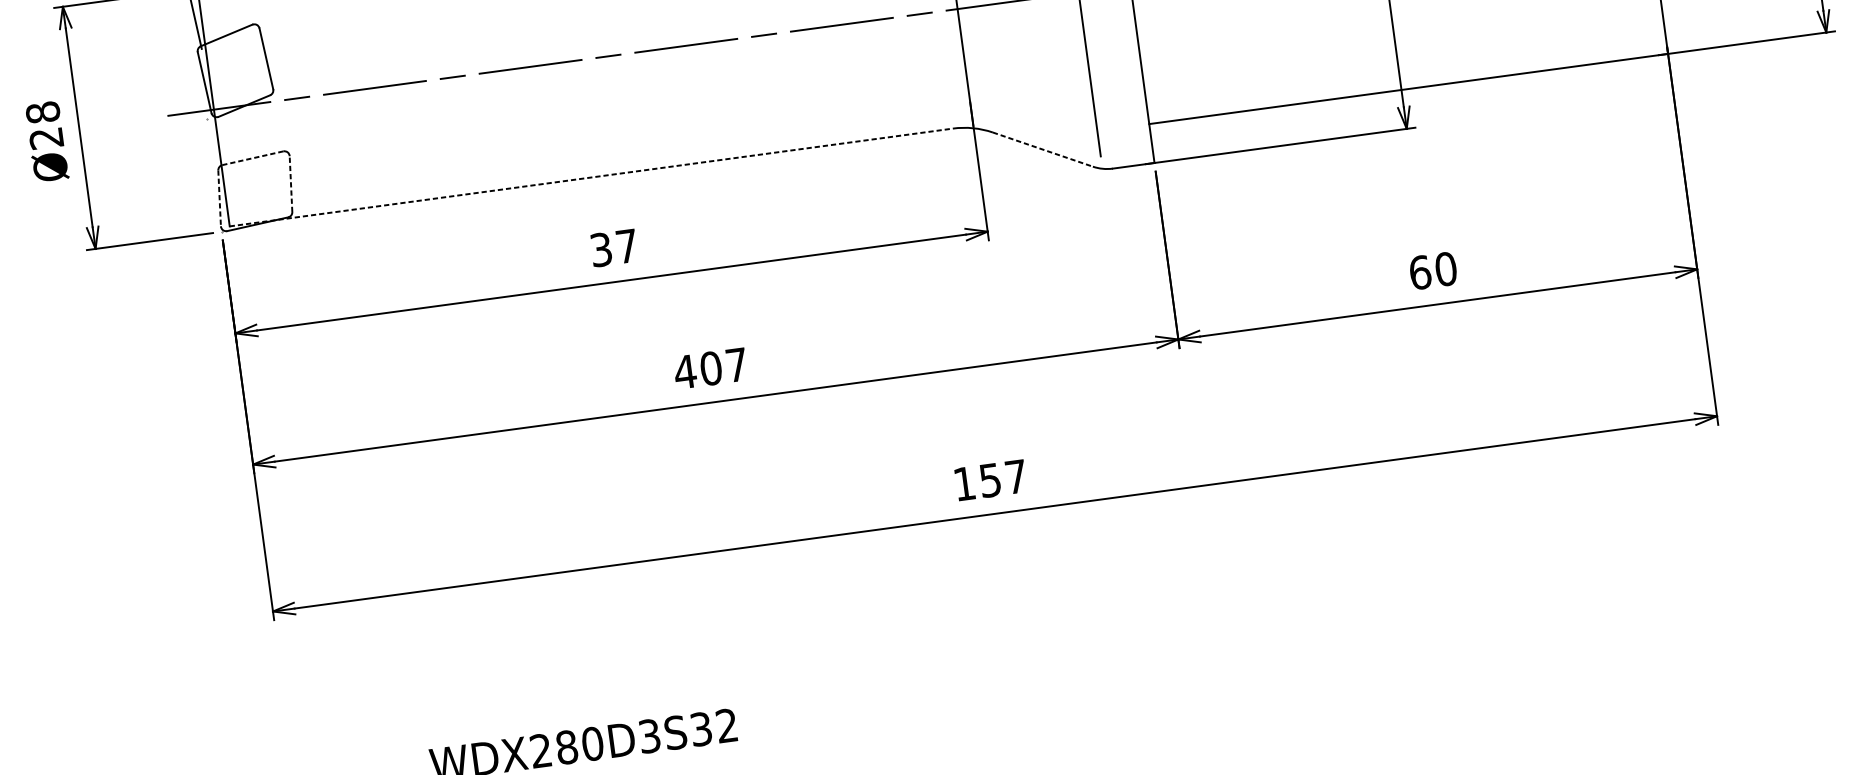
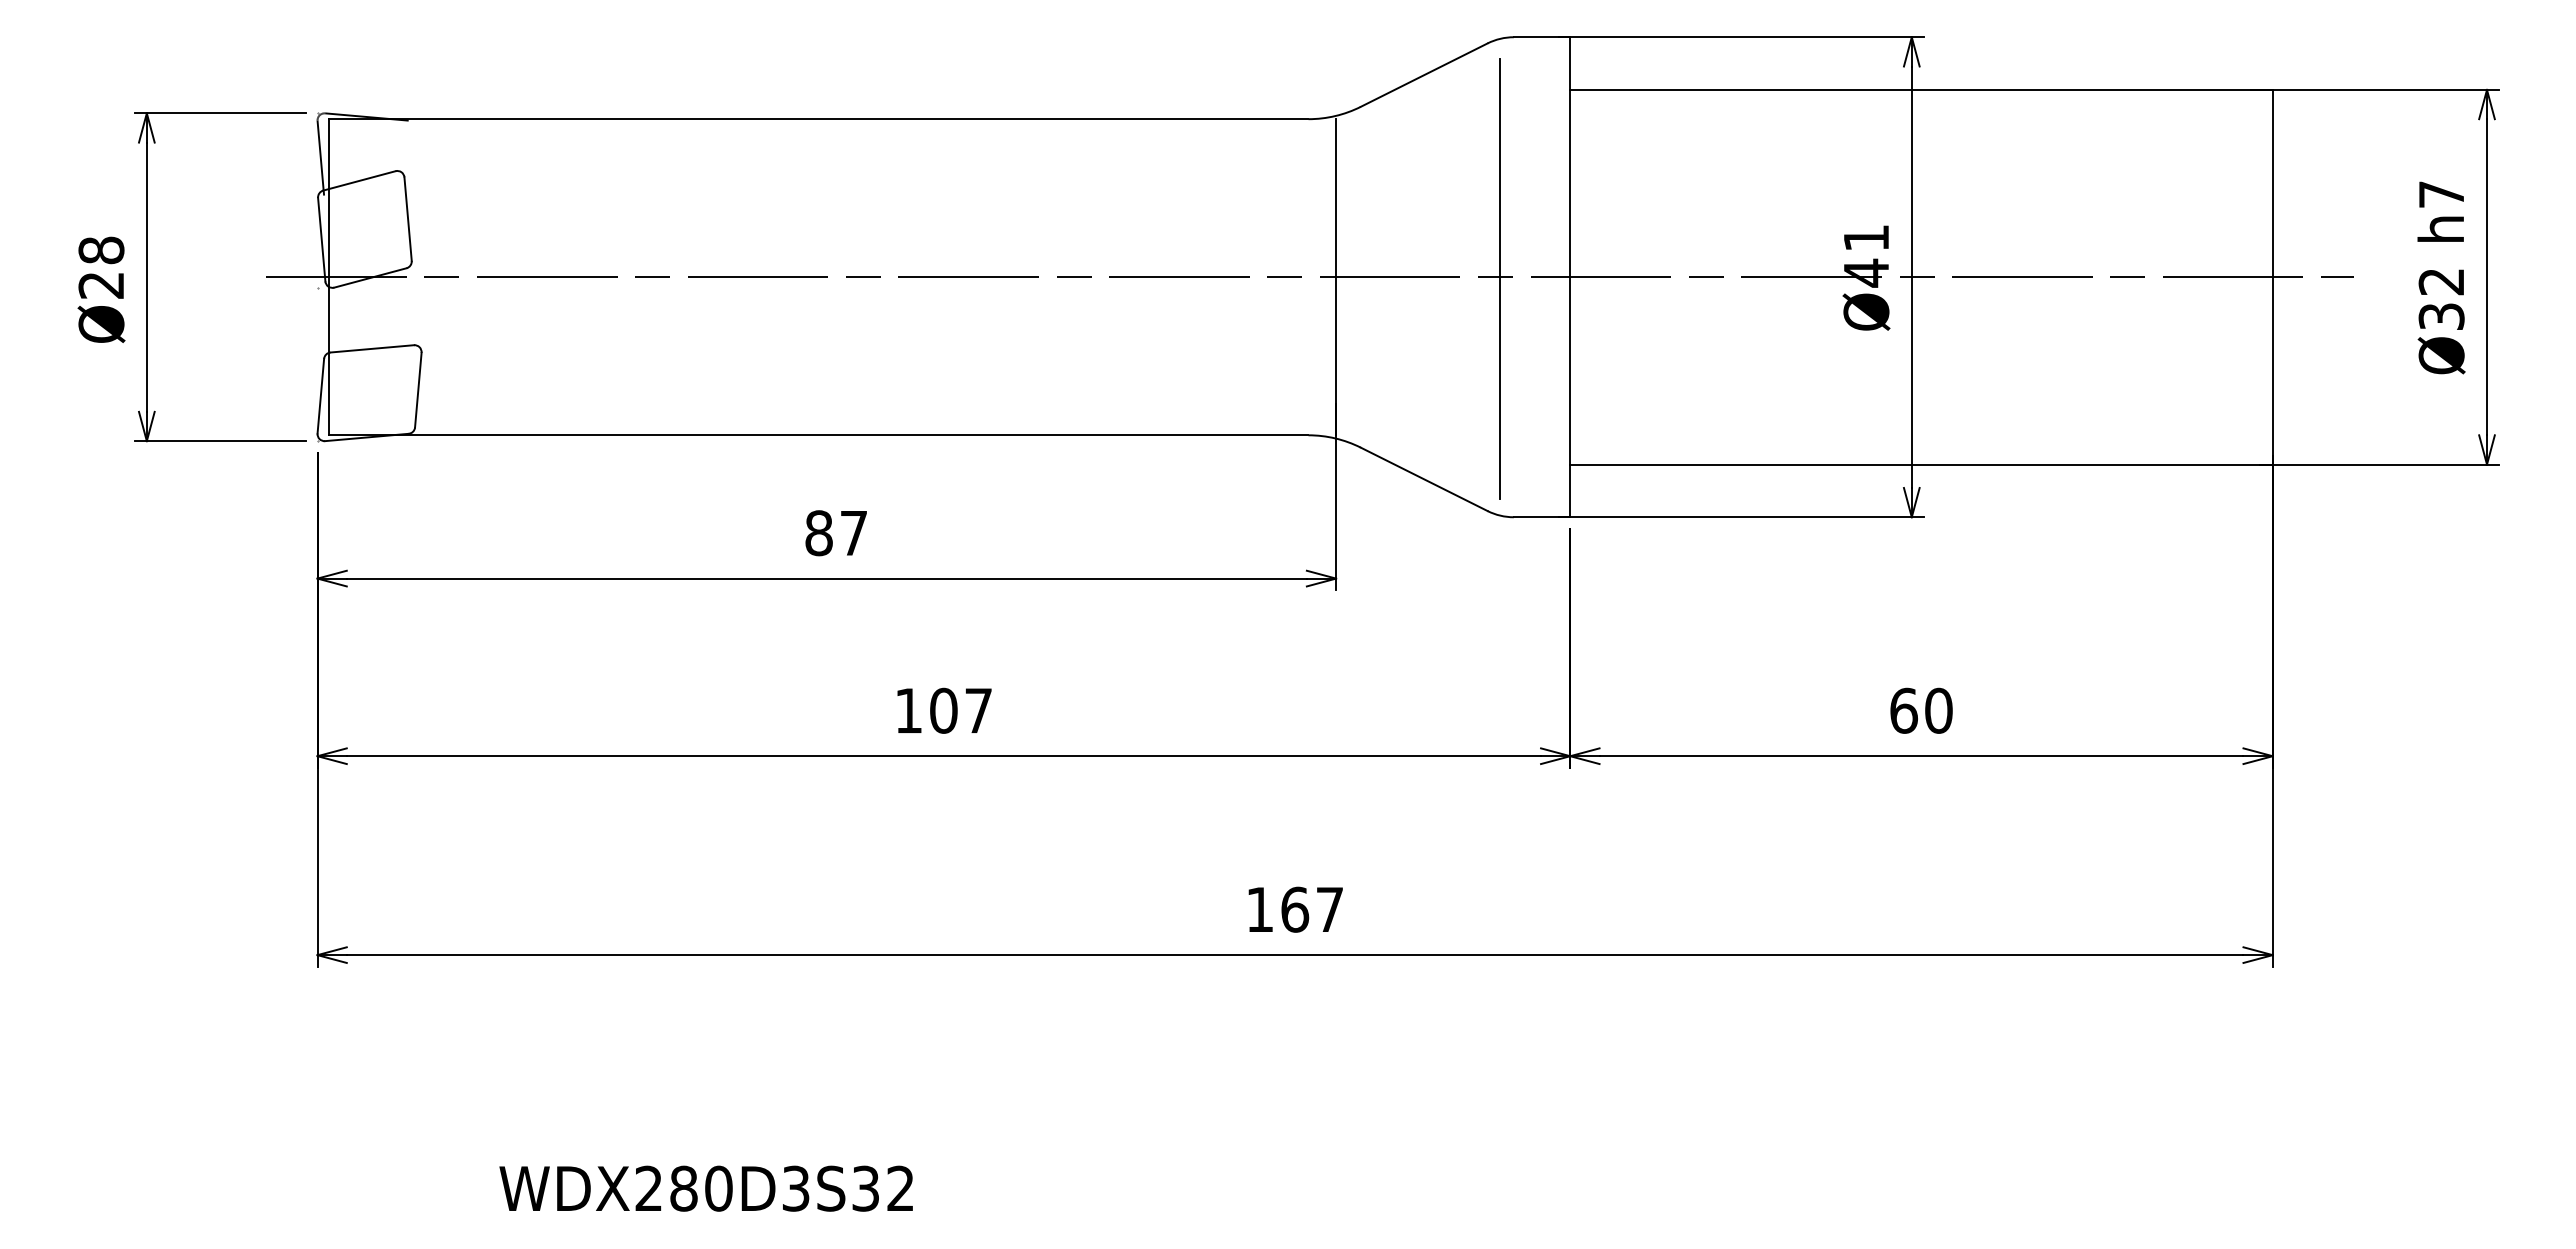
line: (1043, 149) -> (1424, 479), dashed -> solid
line: (253, 157) -> (372, 348), dashed -> solid
line: (591, 177) -> (818, 435), dashed -> solid
line: (291, 183) -> (418, 389), dashed -> solid
line: (219, 198) -> (320, 396), dashed -> solid
text: (600, 250) -> (818, 533), 37 -> 87
text: (685, 371) -> (908, 710), 407 -> 107
text: (990, 480) -> (1295, 909), 157 -> 167

